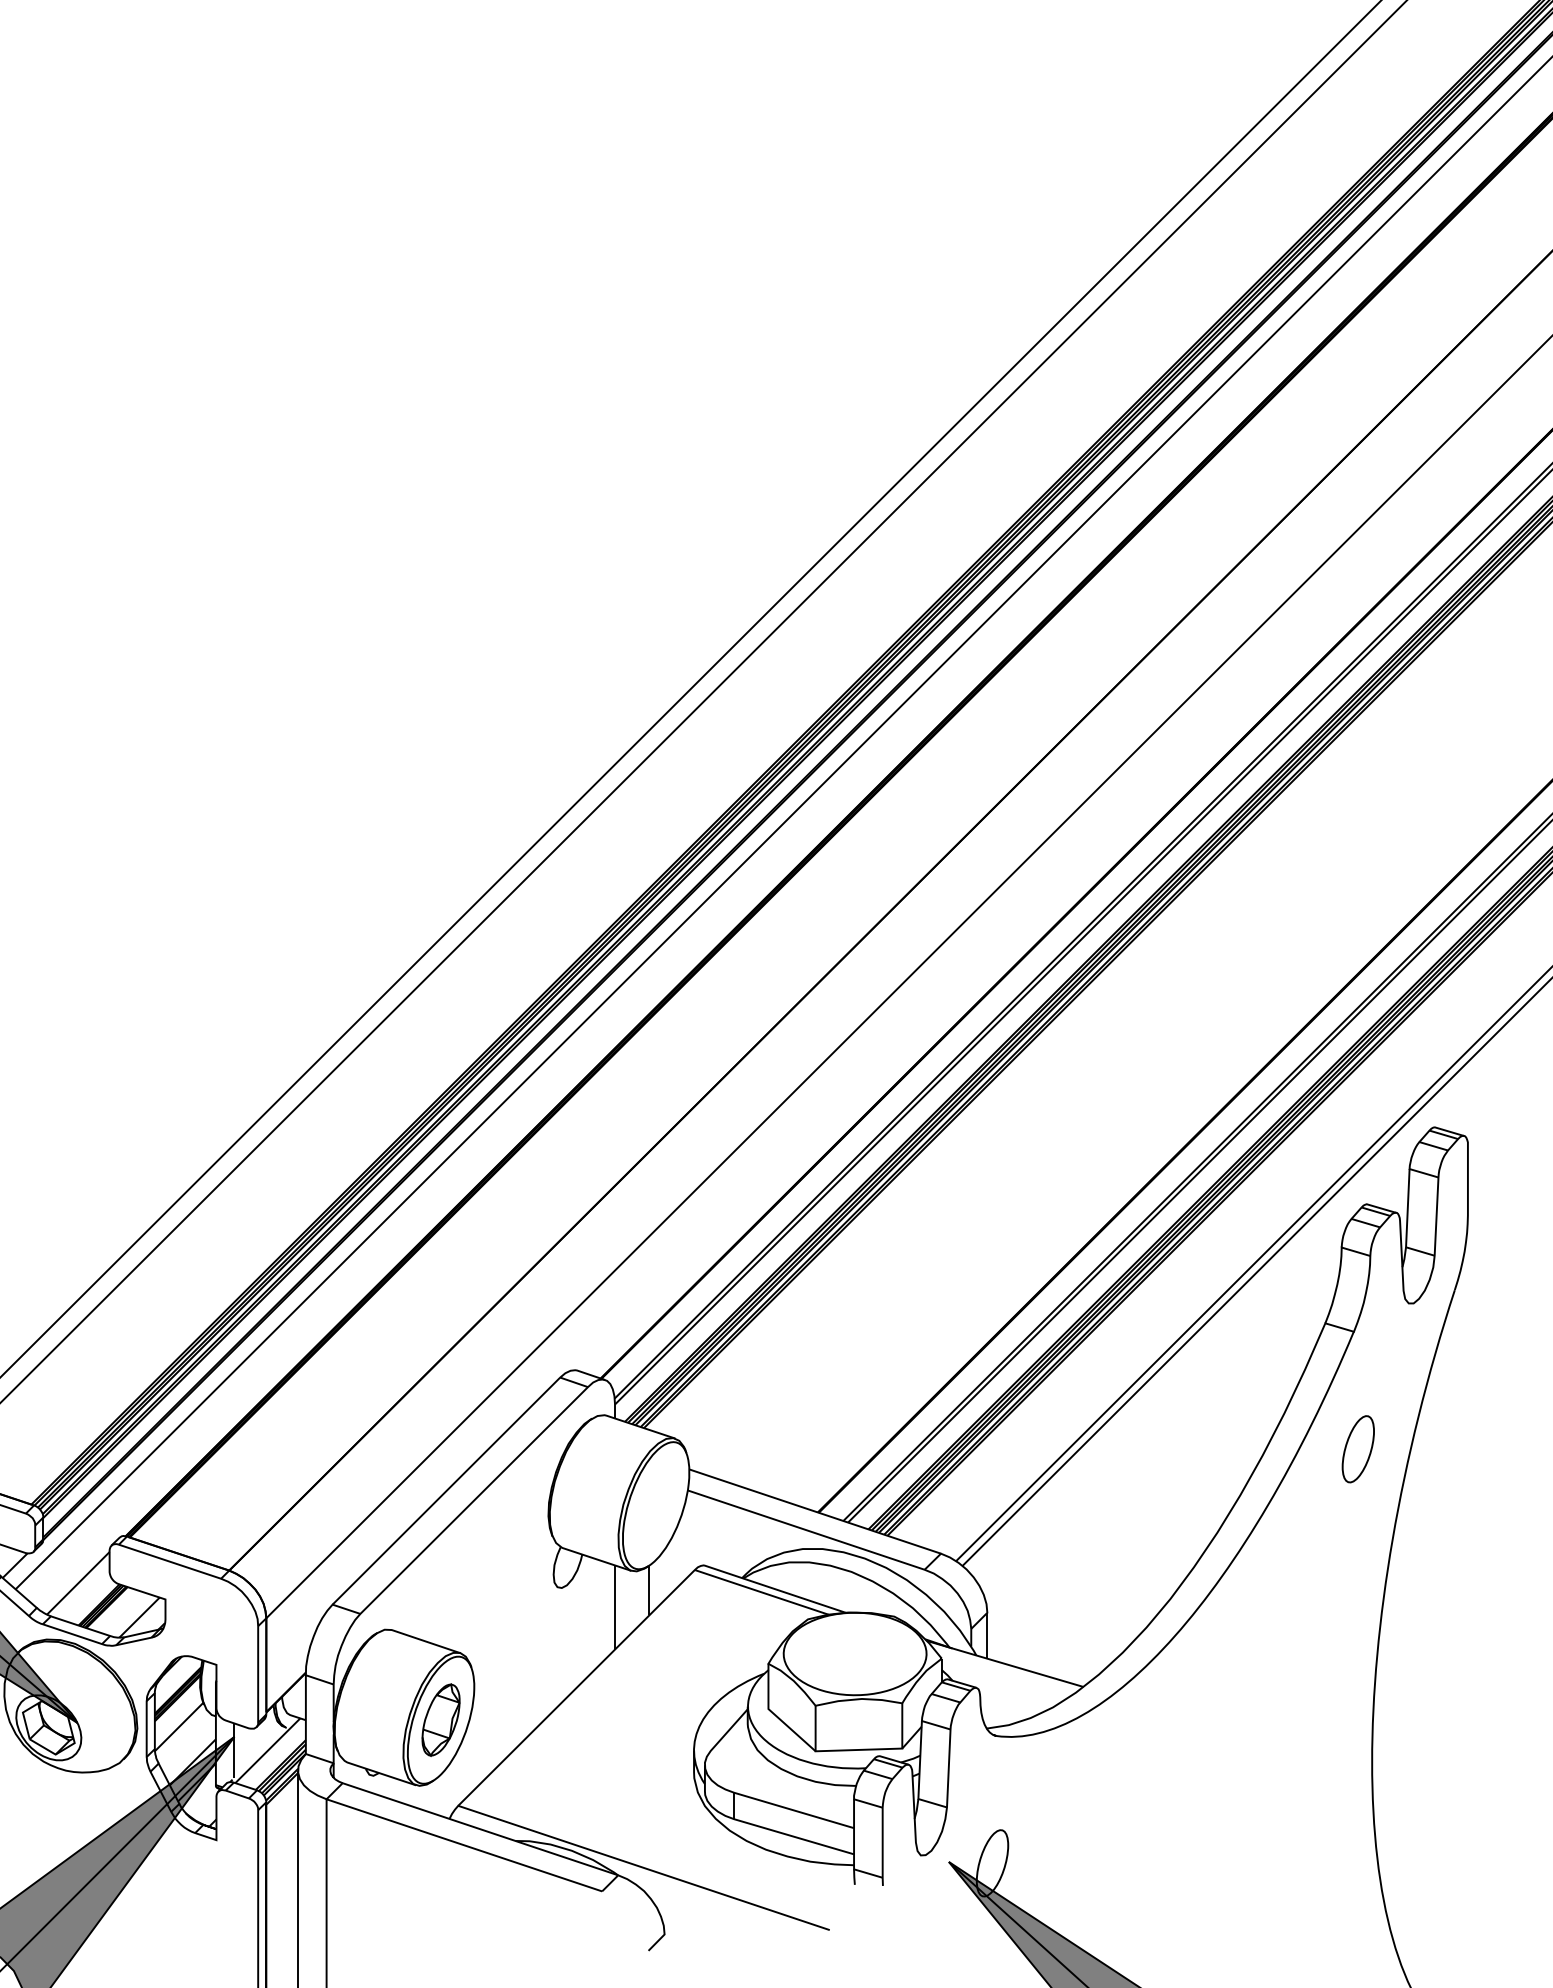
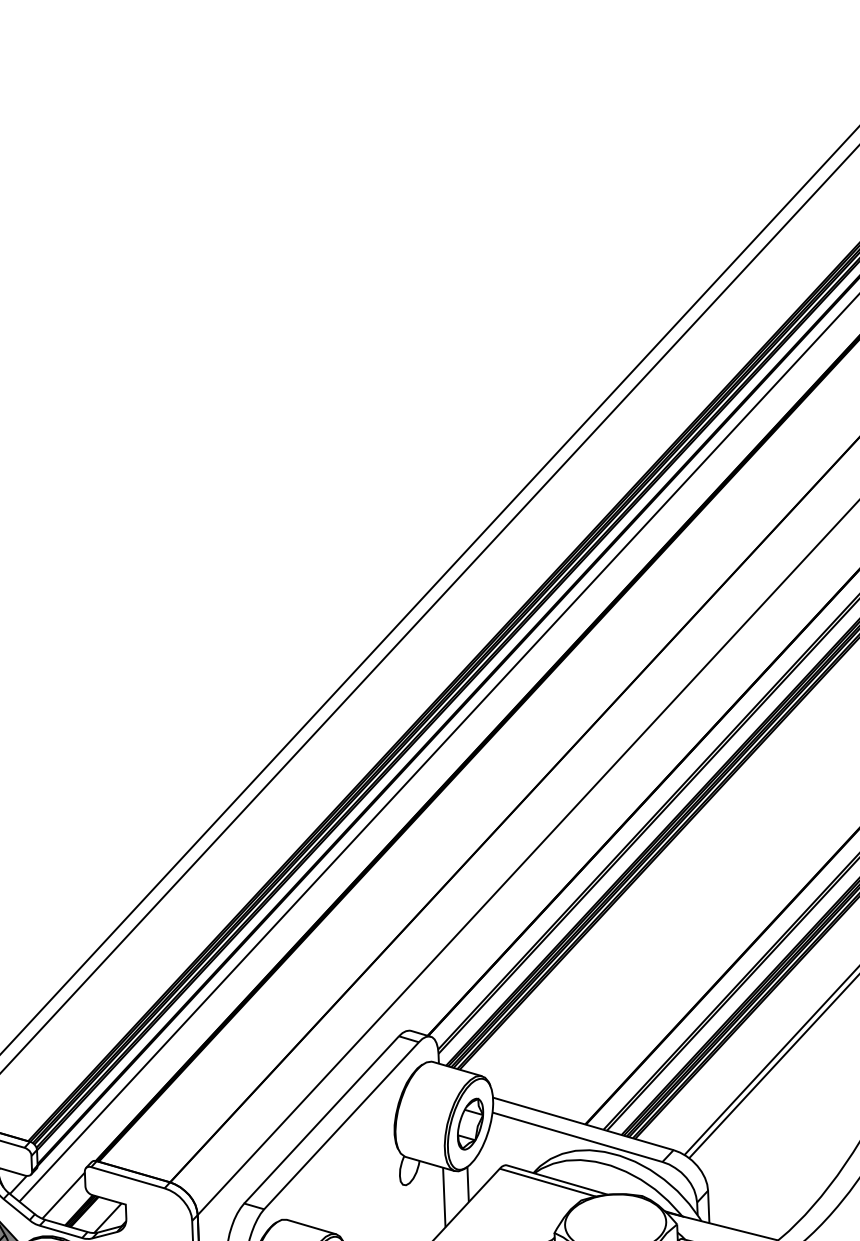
part: (655, 1505) -> (470, 1124), added

